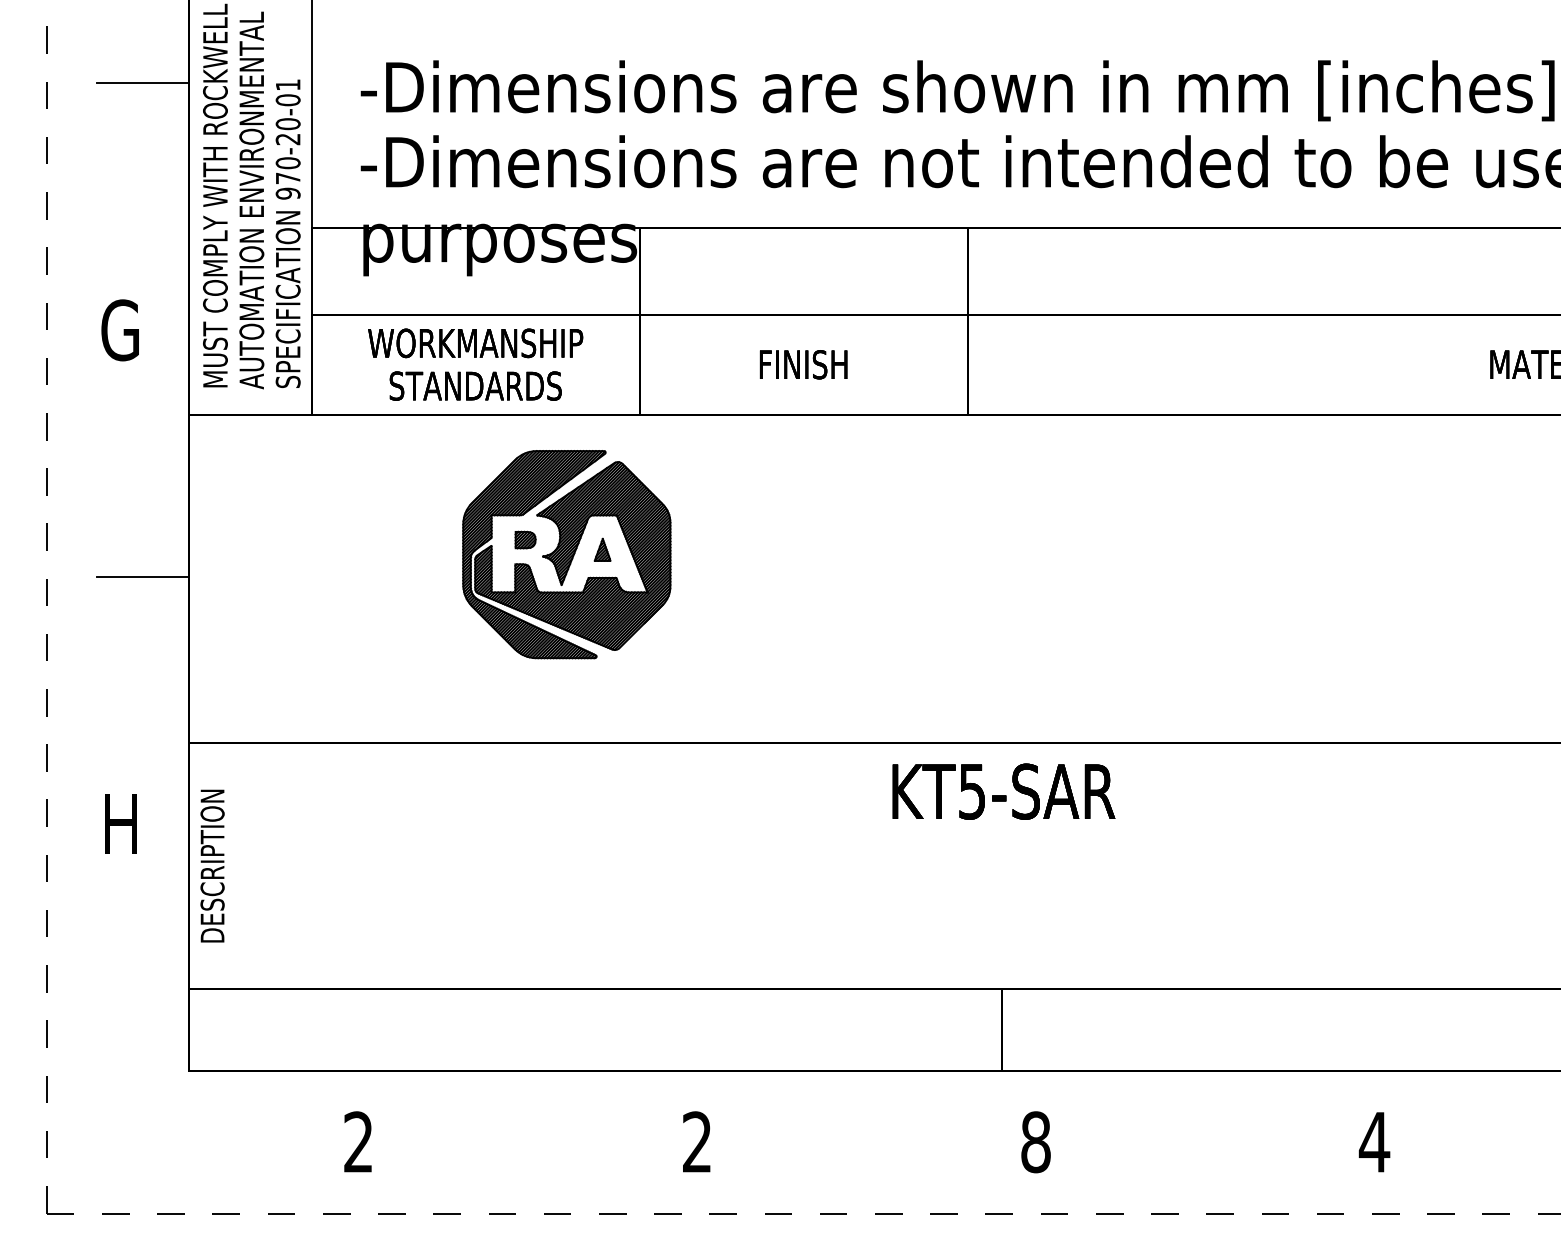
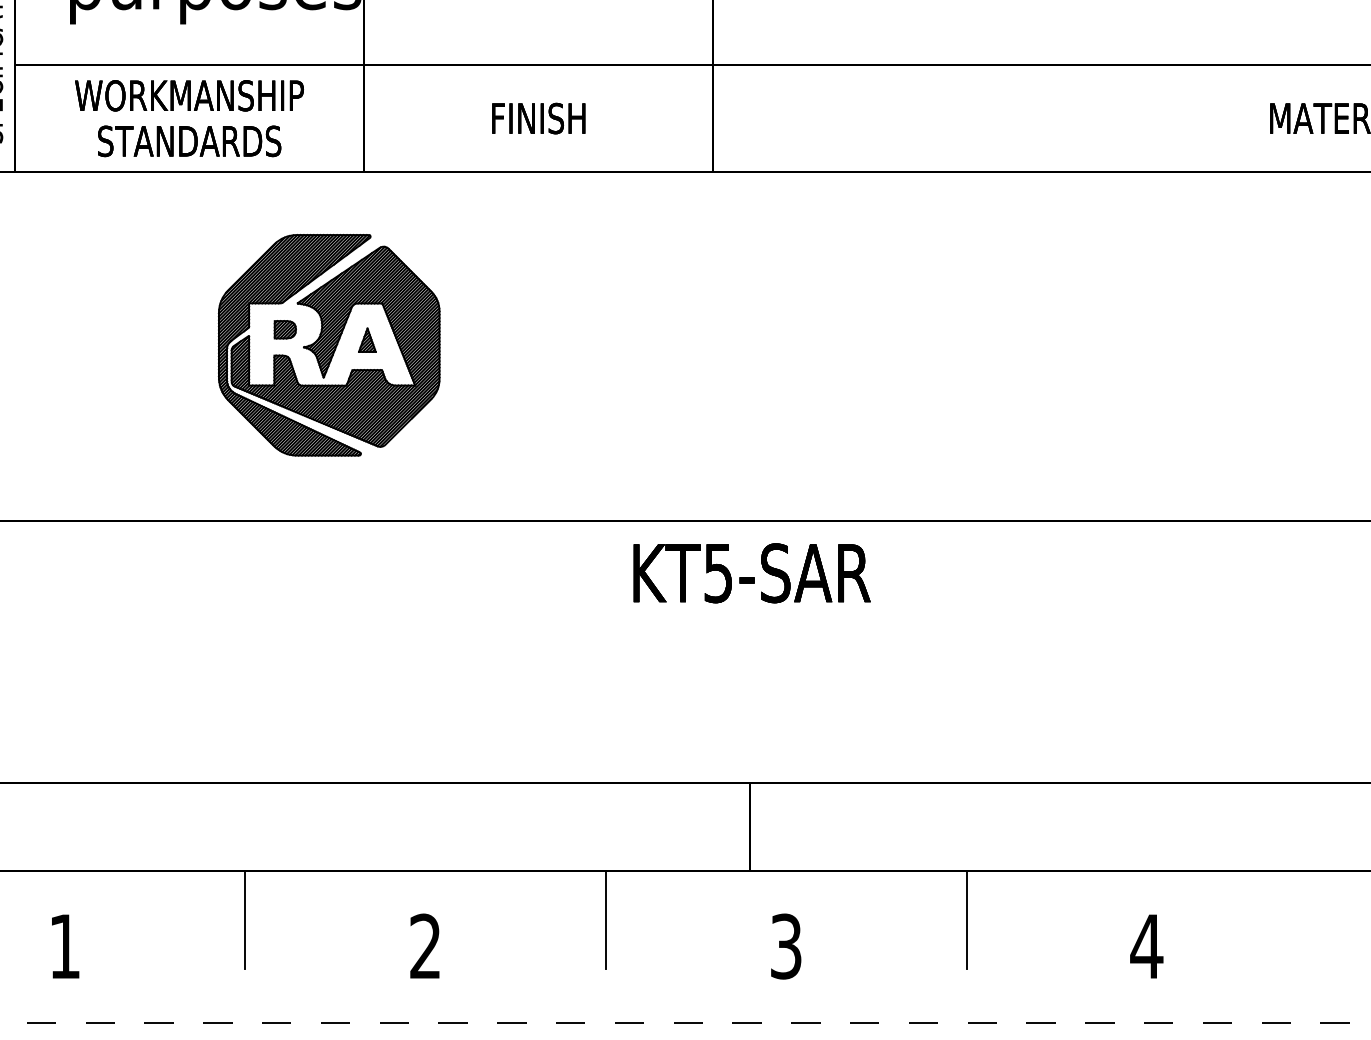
part: (566, 554) -> (328, 345), moved
line: (528, 1116) -> (245, 919), added
line: (866, 1116) -> (605, 919), added
line: (1205, 1116) -> (966, 919), added
text: (358, 1141) -> (64, 945), 2 -> 1
text: (1035, 1142) -> (785, 946), 8 -> 3

